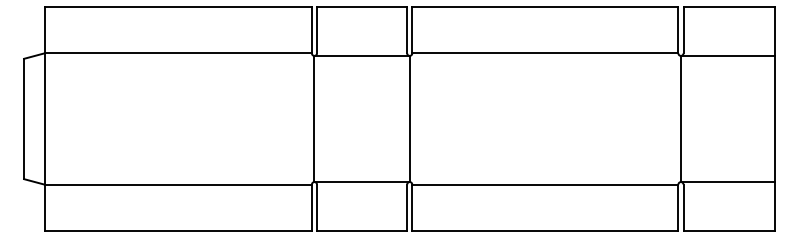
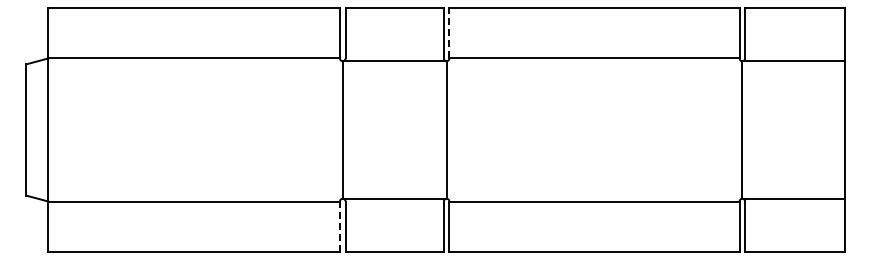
line: (412, 29) -> (449, 32), solid -> dashed
line: (311, 207) -> (339, 226), solid -> dashed

